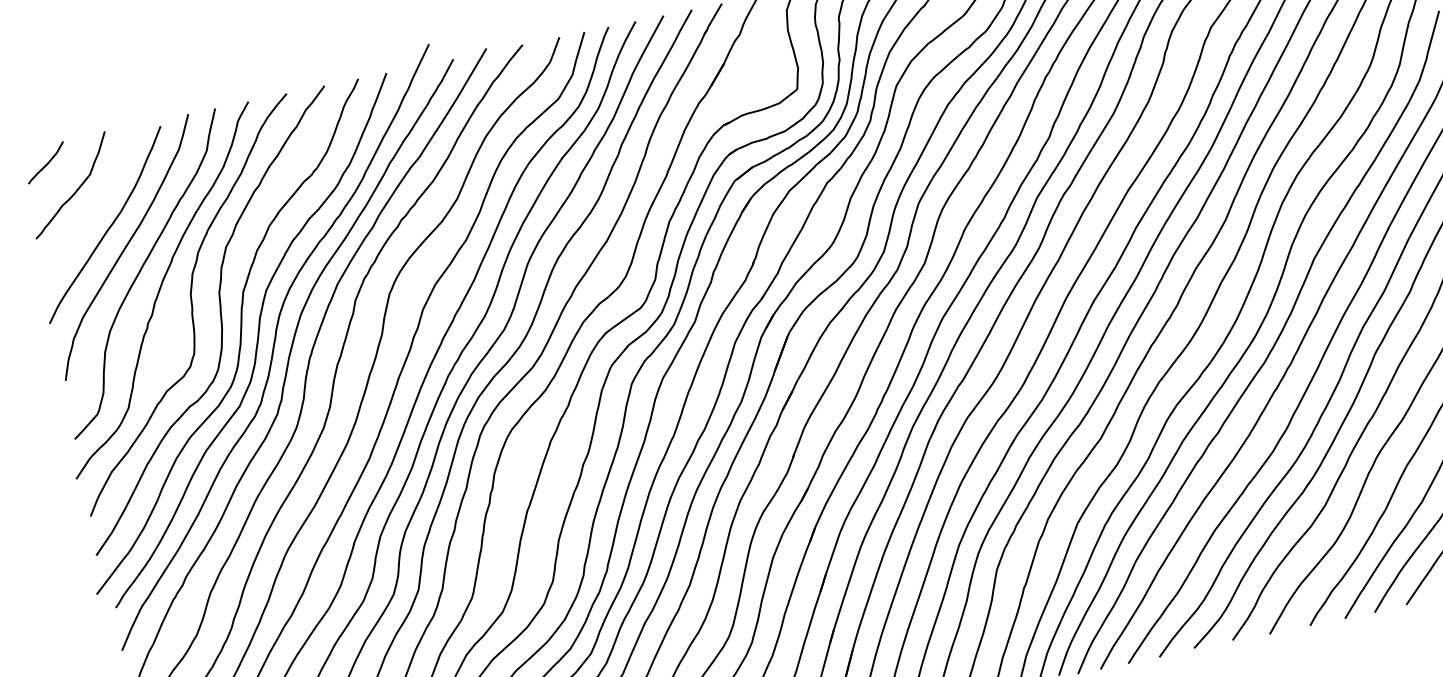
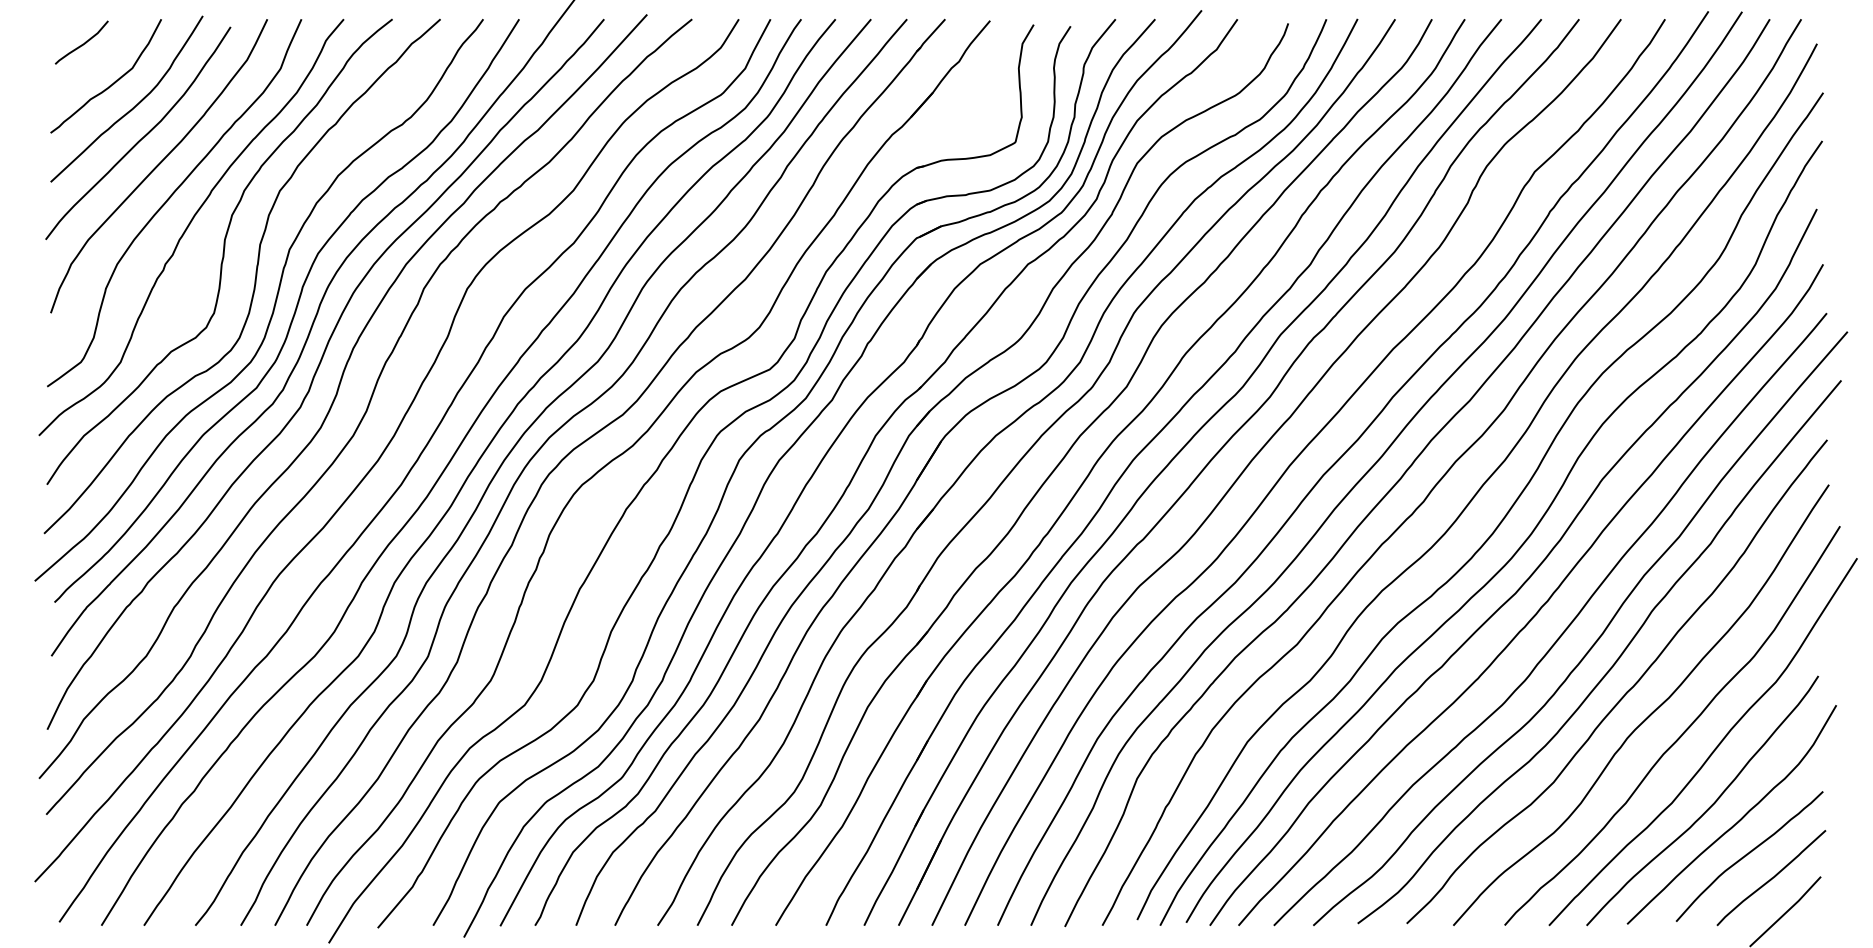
curve: (97, 204) -> (133, 106), added

